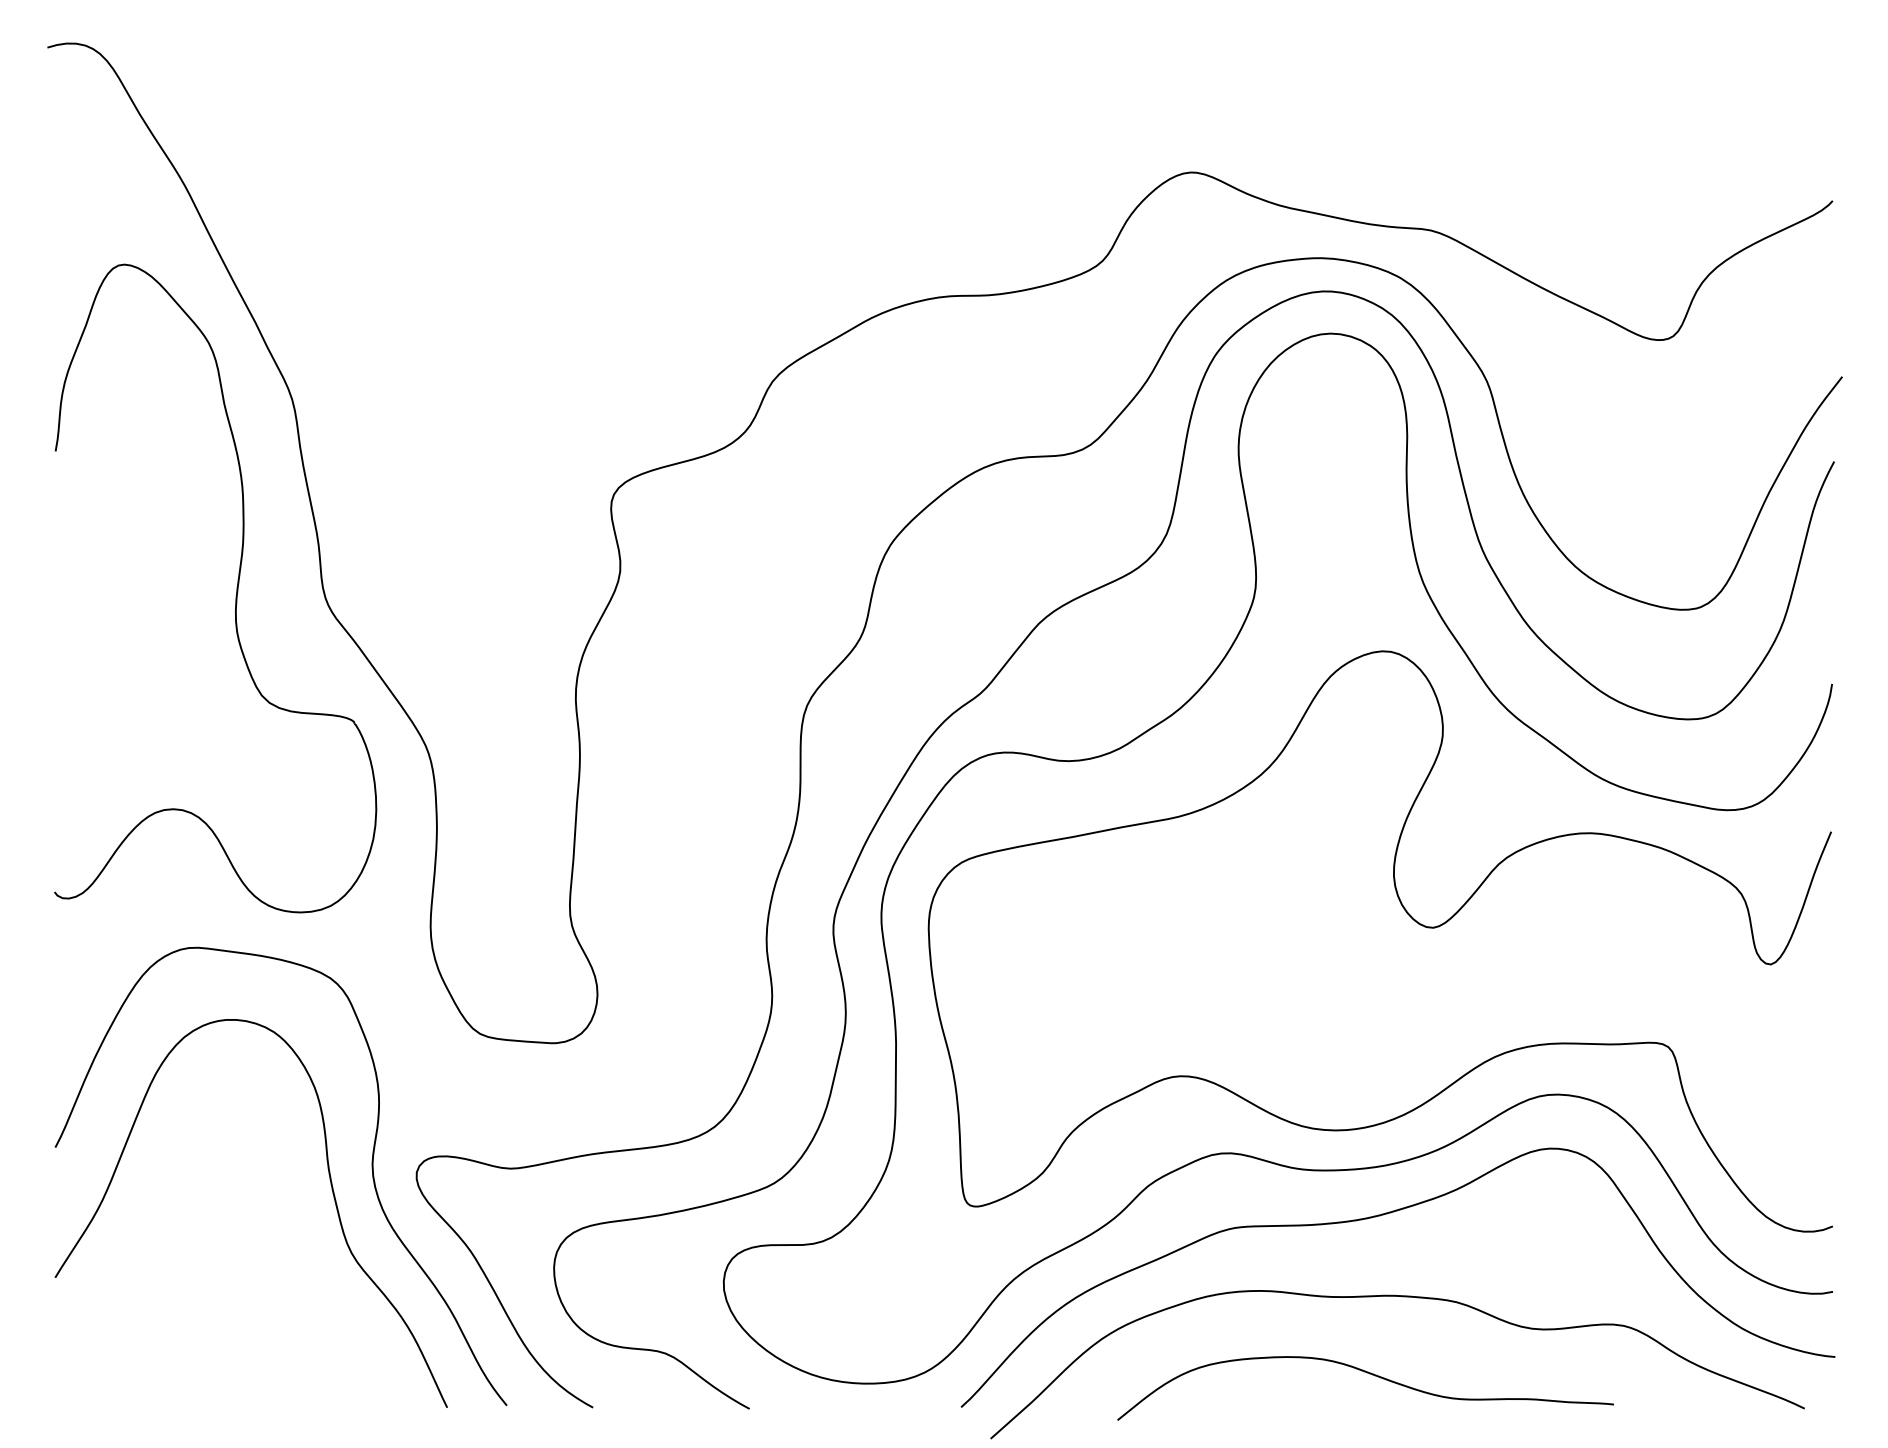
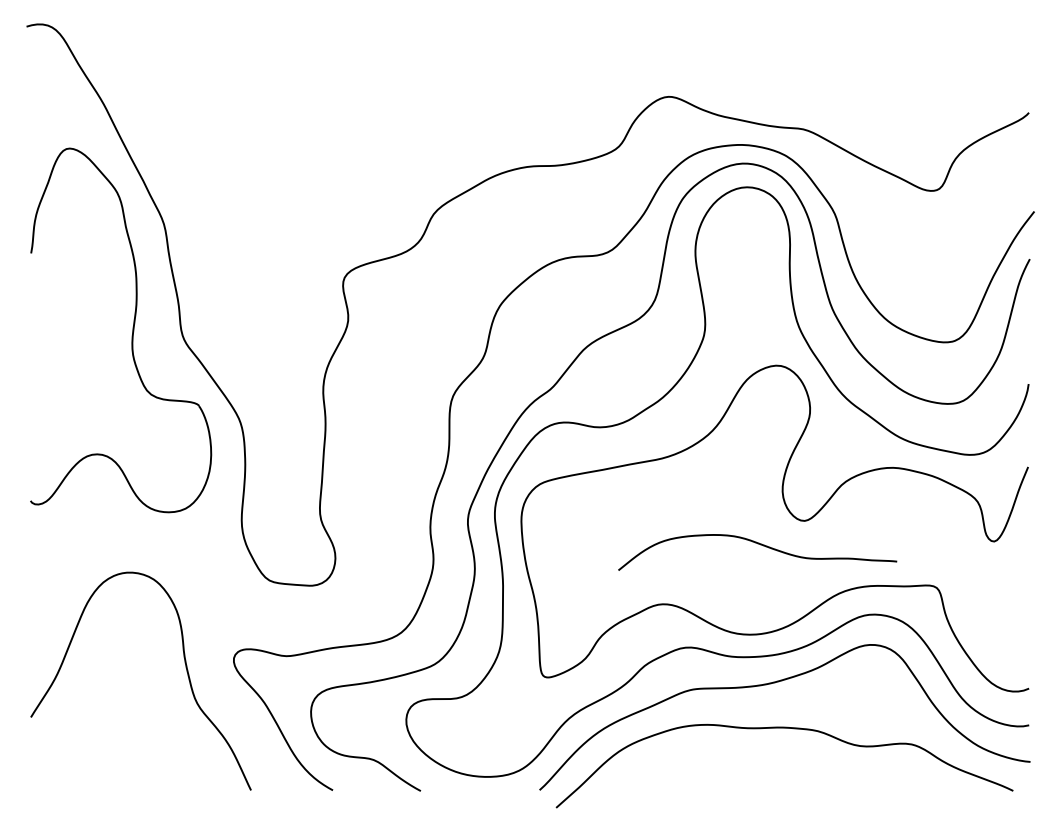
curve: (371, 1176) -> (208, 660), removed
curve: (1370, 1375) -> (760, 545), moved

